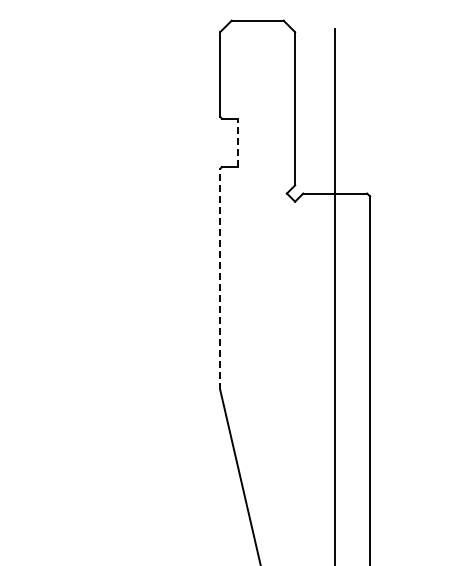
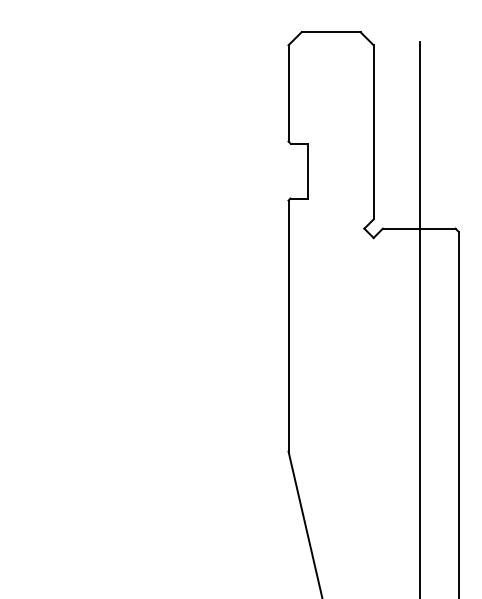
line: (237, 142) -> (308, 170), dashed -> solid
line: (220, 278) -> (288, 325), dashed -> solid

